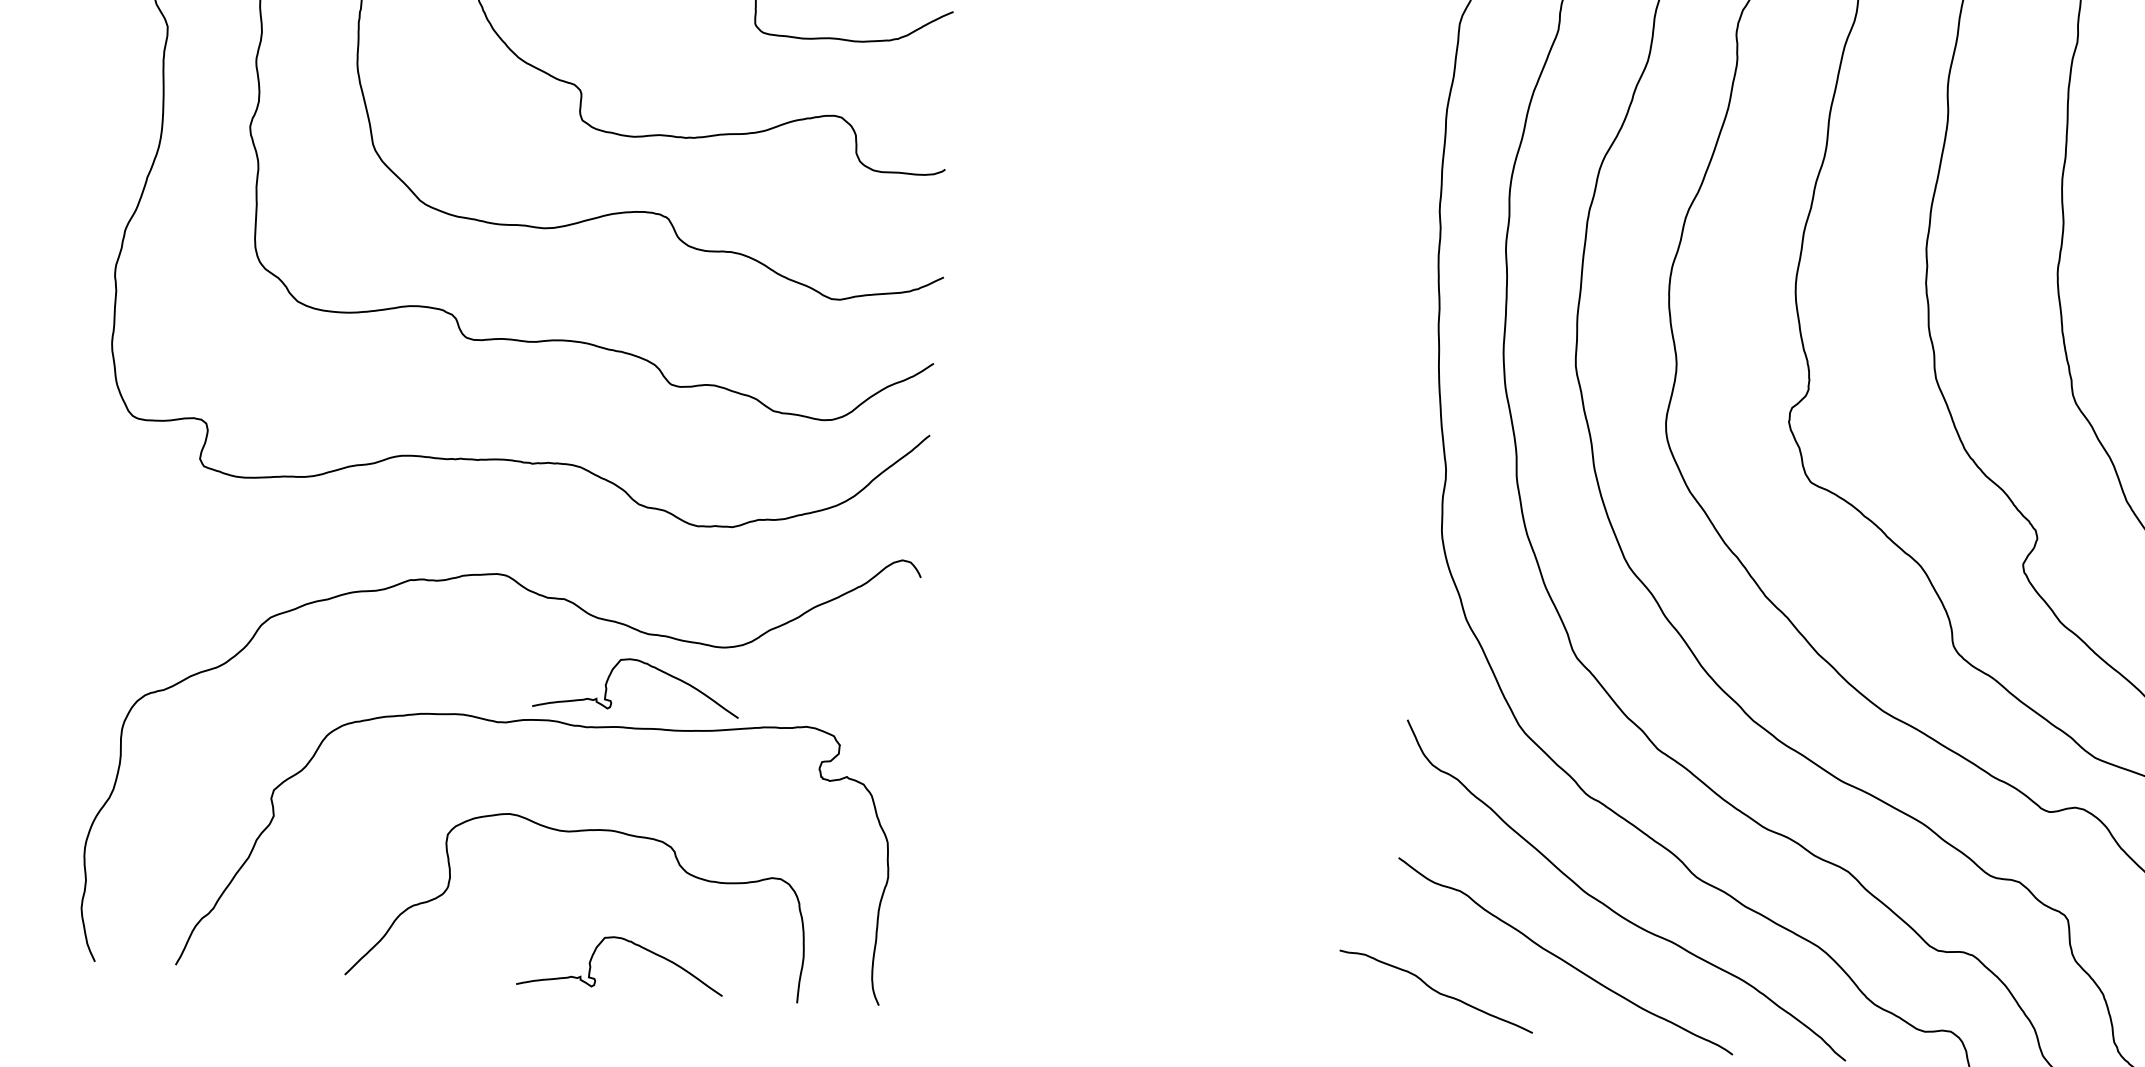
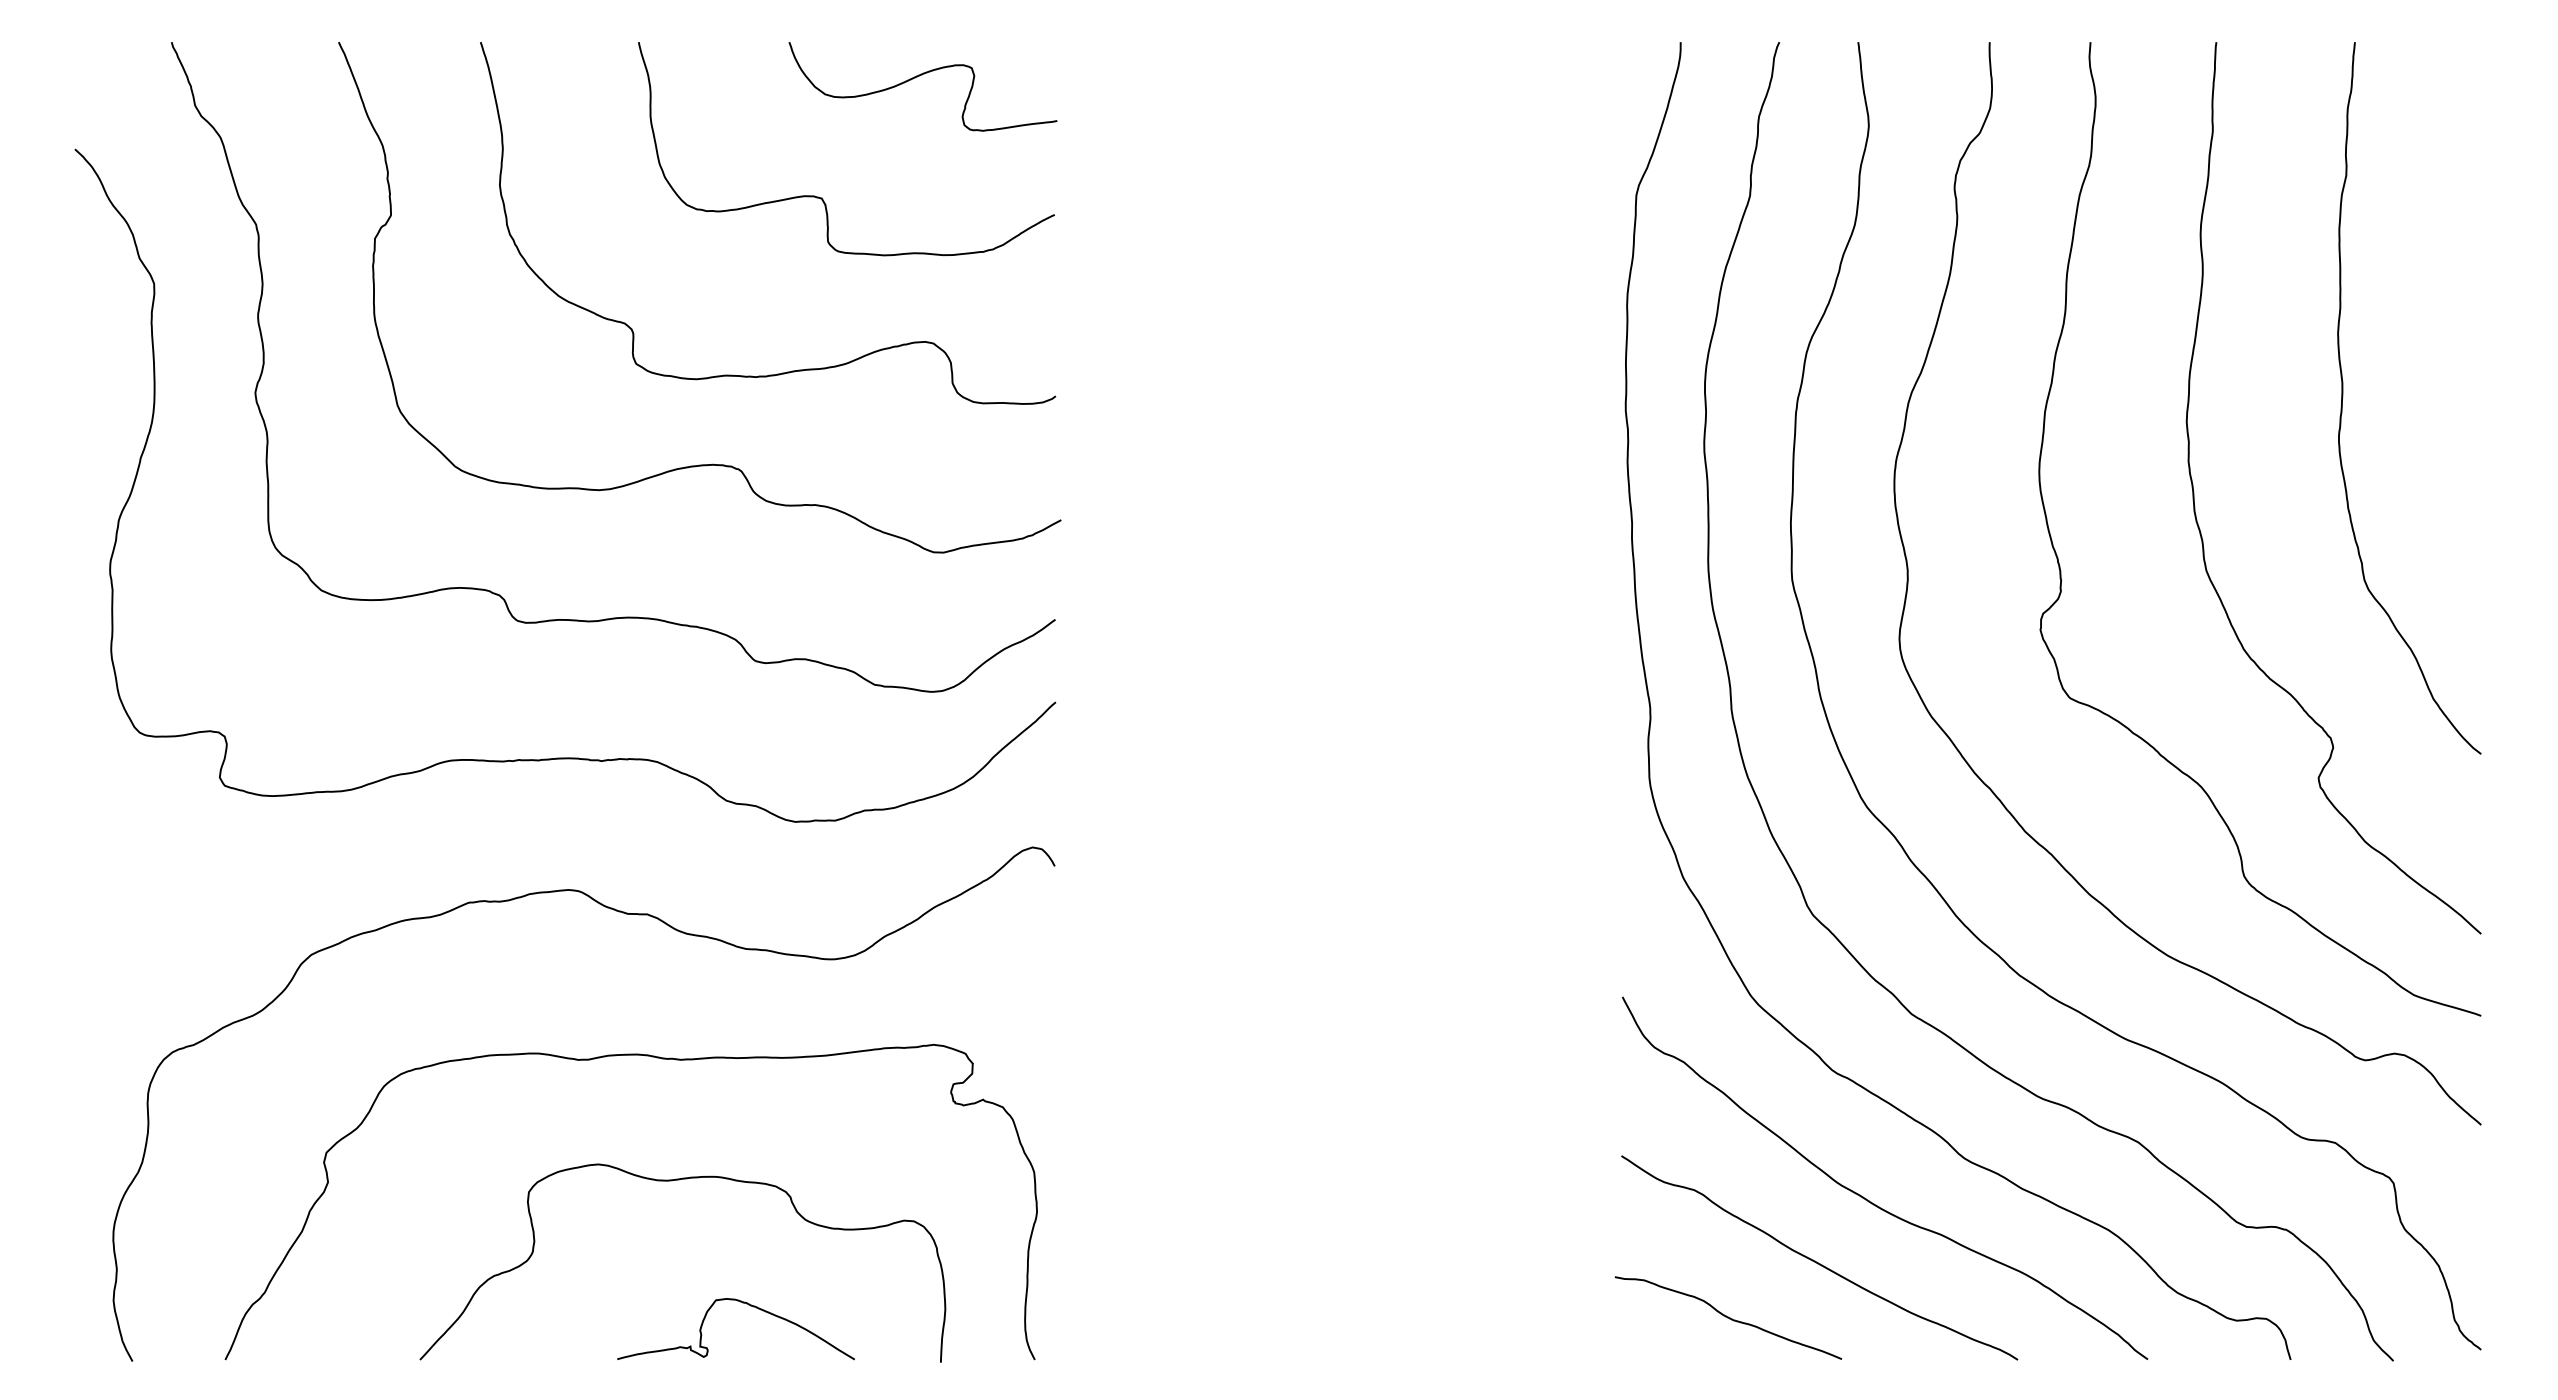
curve: (643, 664) -> (742, 983), removed
curve: (1436, 991) -> (1728, 1317), moved

